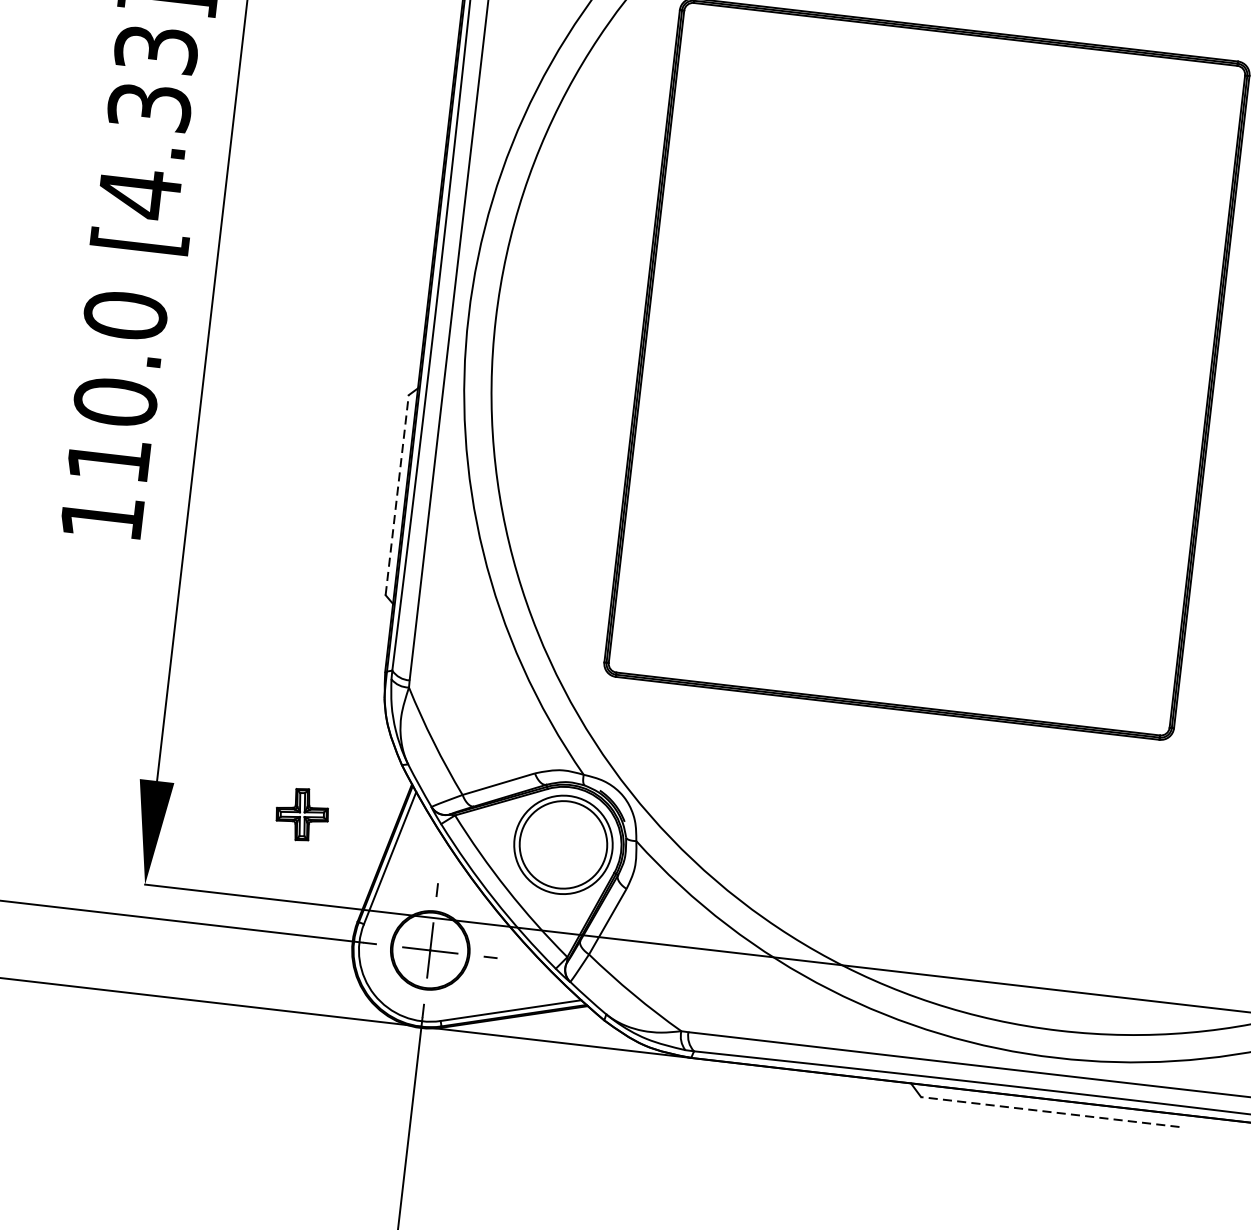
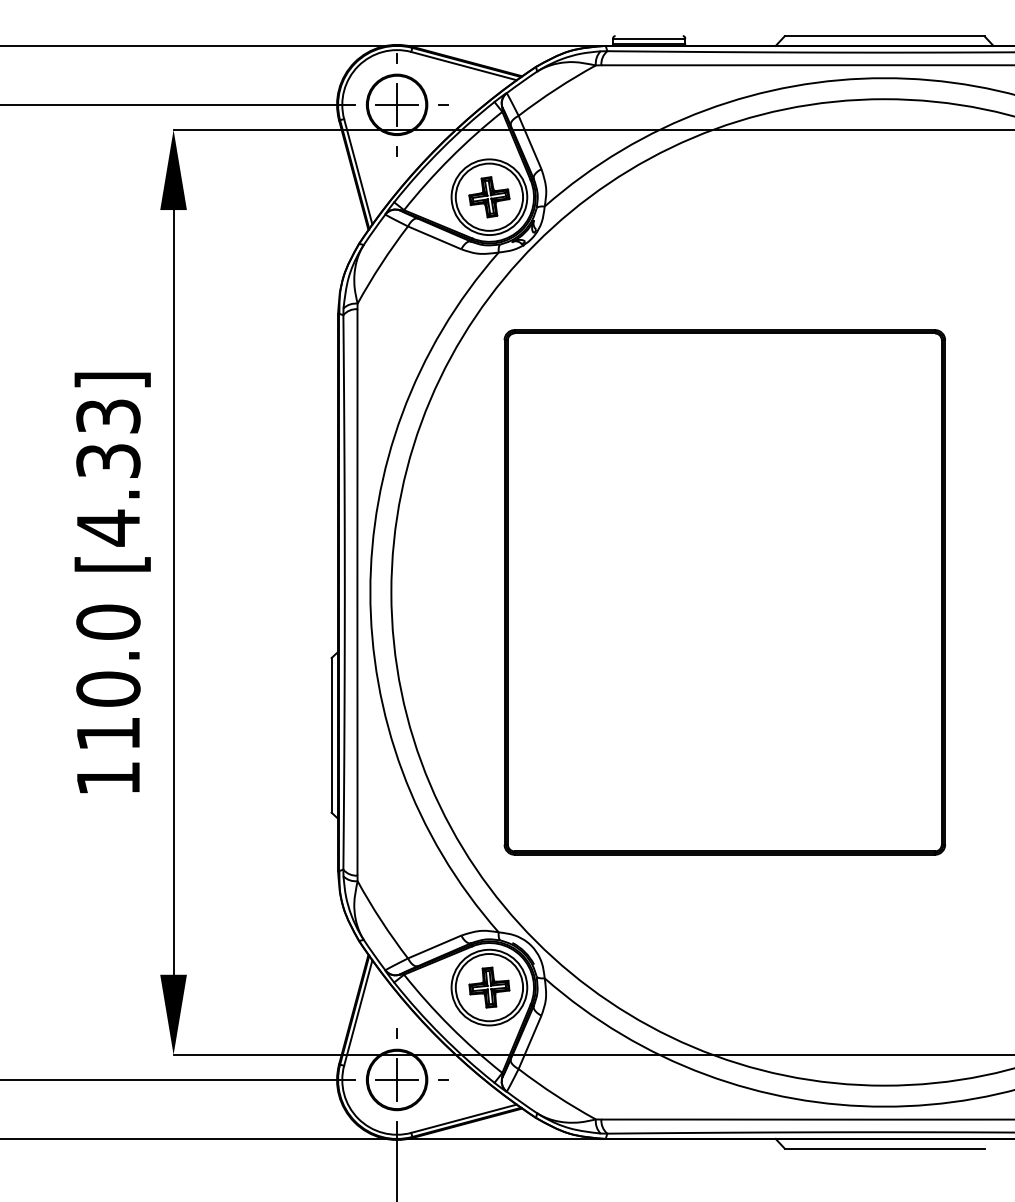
line: (397, 494) -> (331, 734), dashed -> solid
part: (302, 814) -> (489, 987), moved
line: (1050, 1111) -> (884, 1148), dashed -> solid

